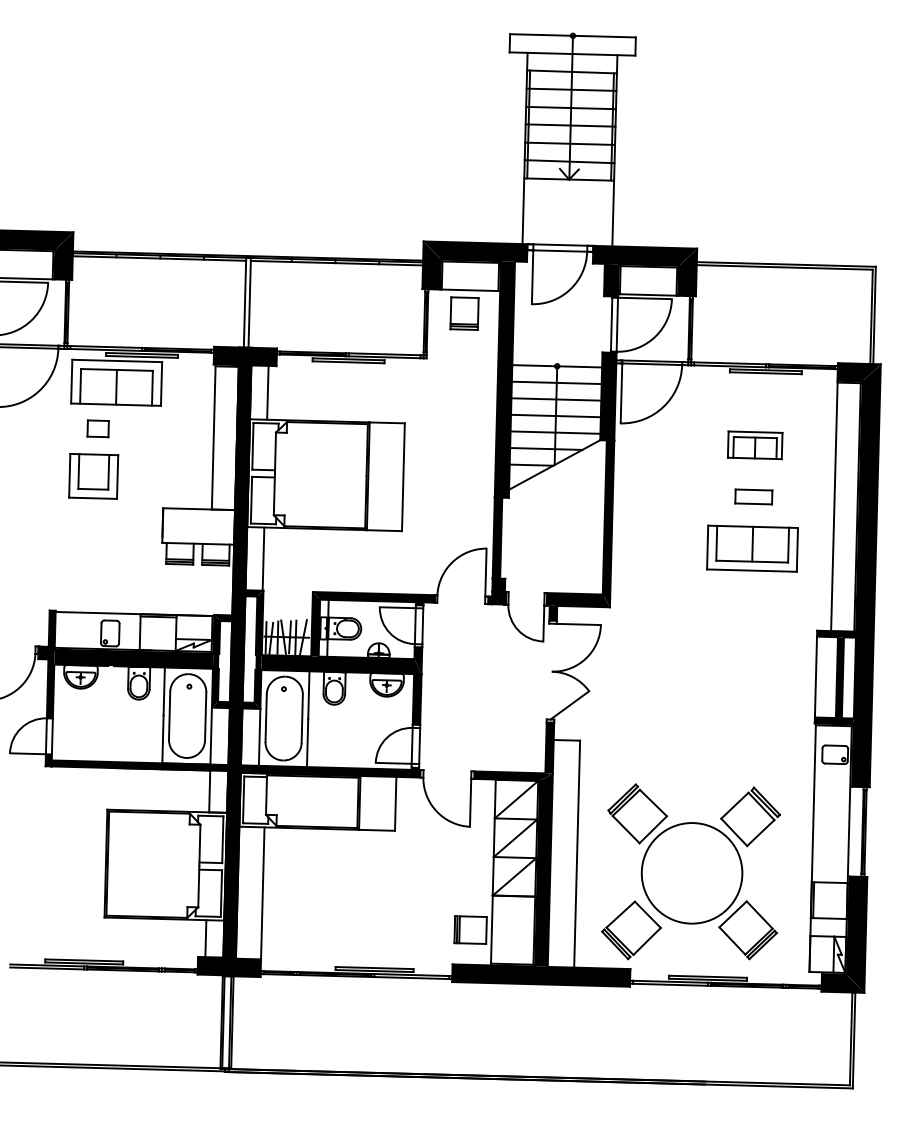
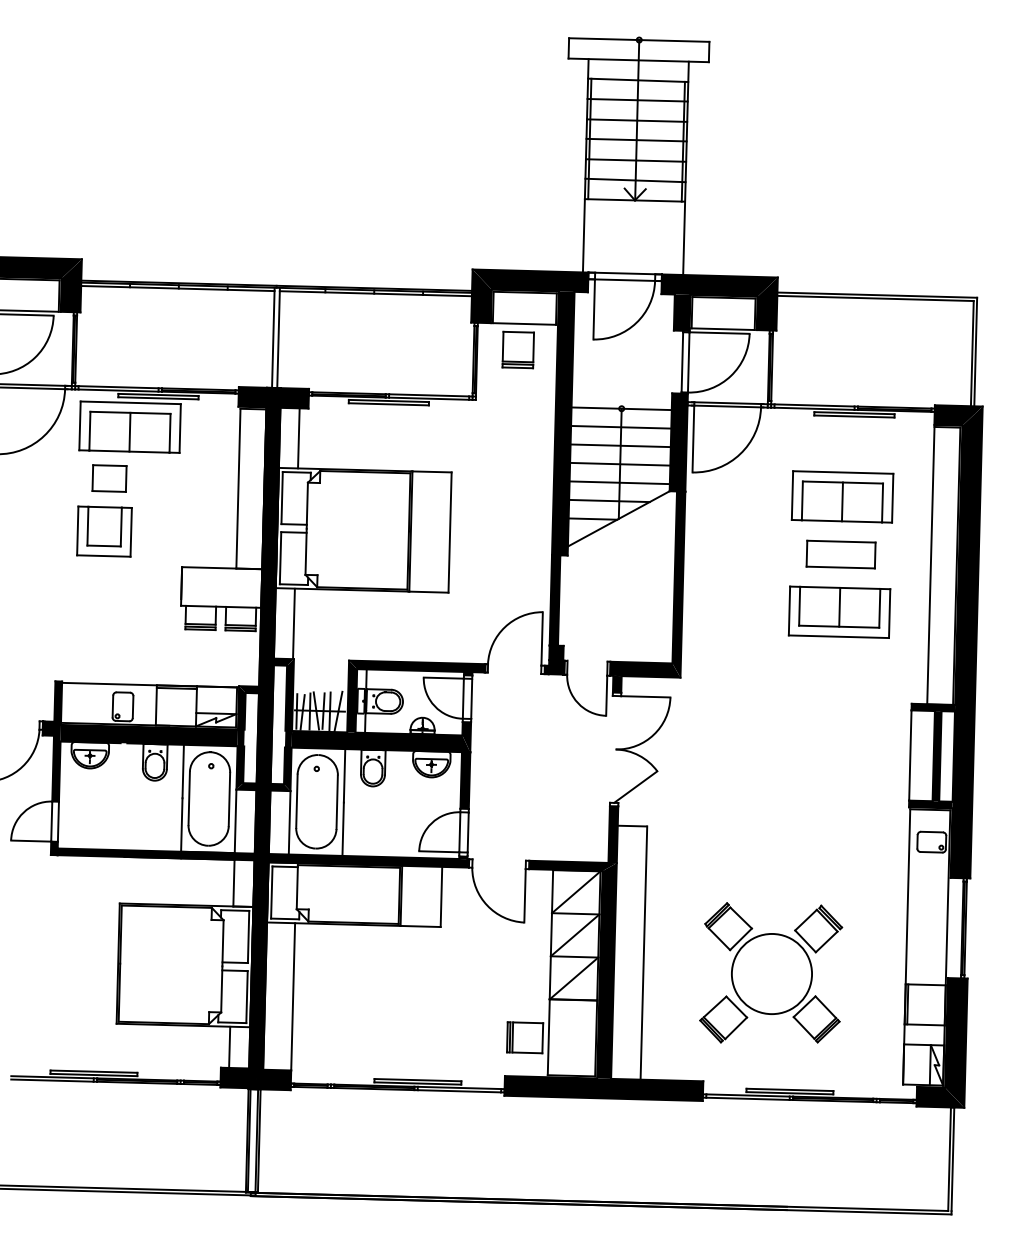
part: (98, 428) -> (109, 478), size x1.43
part: (755, 444) -> (842, 496), size x1.67
part: (753, 496) -> (840, 554), size x1.67
part: (691, 871) -> (771, 972), size x0.71

